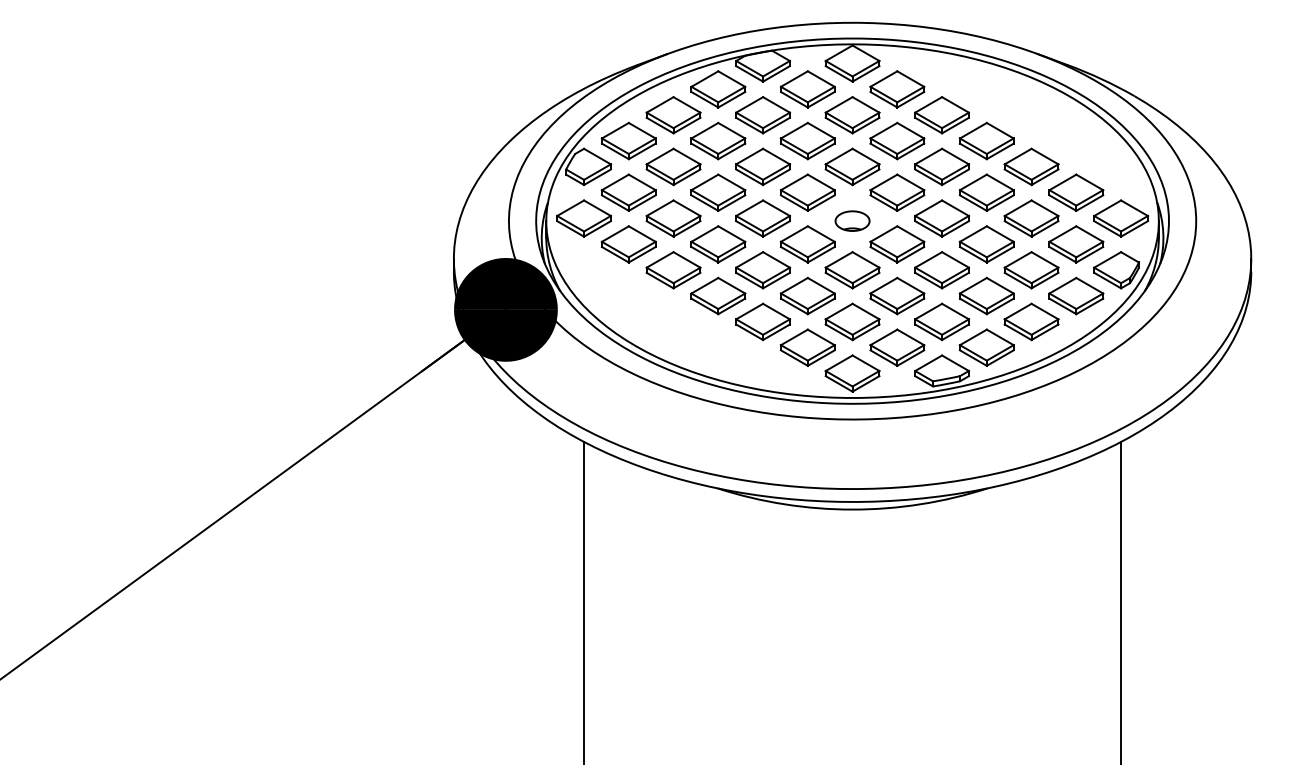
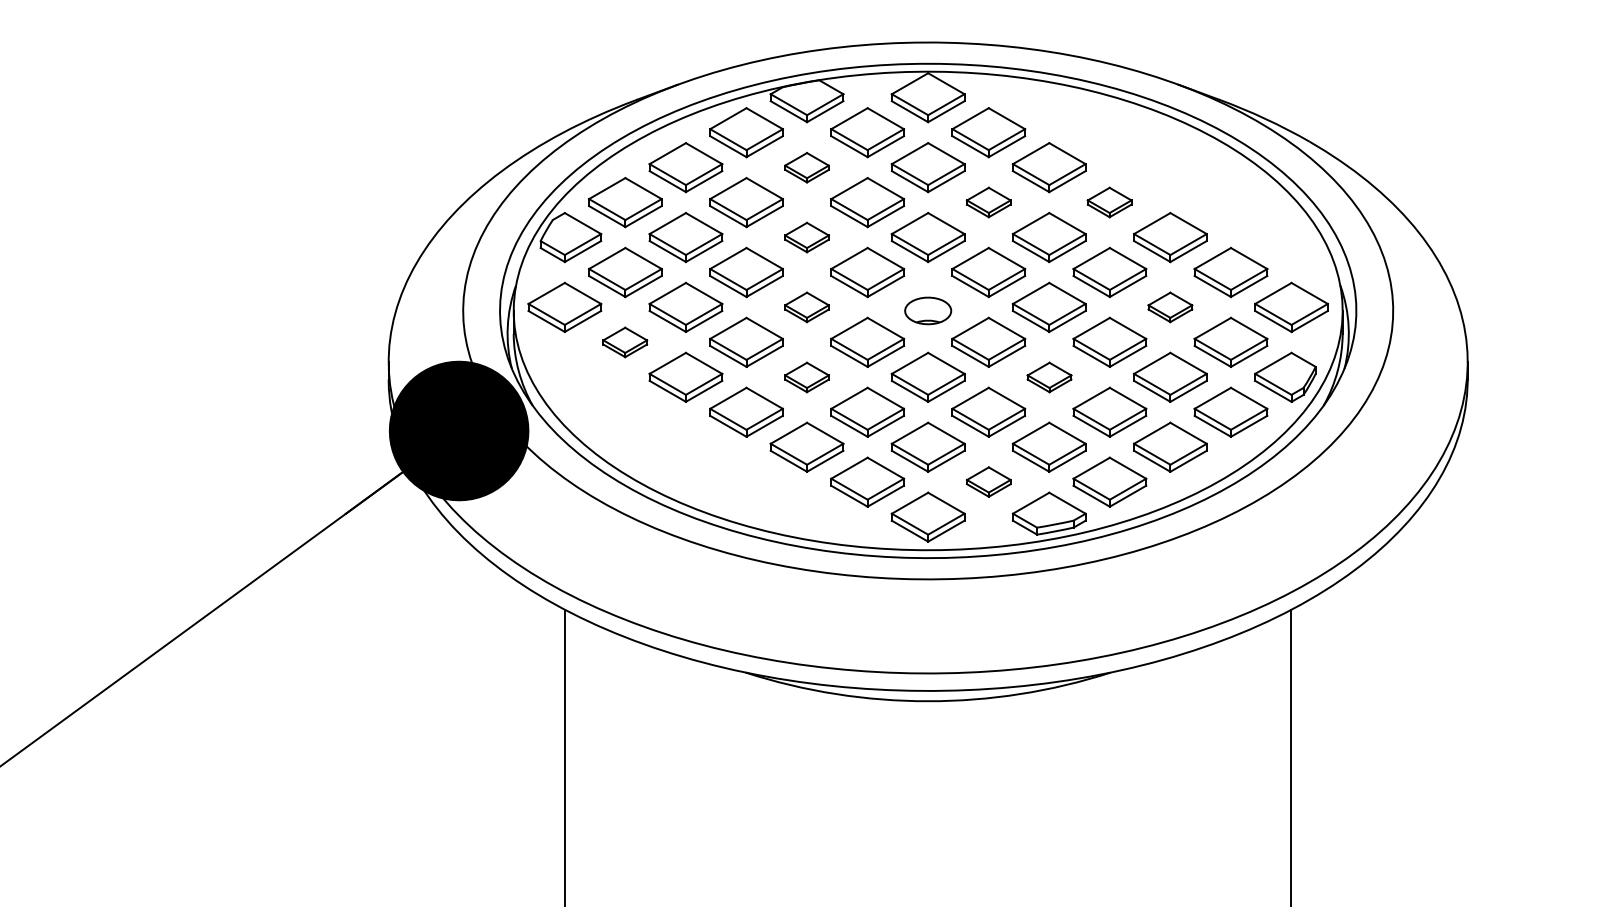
part: (762, 115) -> (806, 167), size x0.6
part: (897, 140) -> (988, 201), size x0.6
part: (986, 140) -> (1109, 201), size x0.6
part: (762, 166) -> (806, 236), size x0.6
part: (762, 218) -> (806, 307), size x0.6
part: (1031, 218) -> (1170, 307), size x0.6
part: (628, 244) -> (624, 342), size x0.6
part: (762, 270) -> (806, 377), size x0.6
part: (942, 270) -> (1049, 377), size x0.6
part: (897, 347) -> (988, 481), size x0.6

